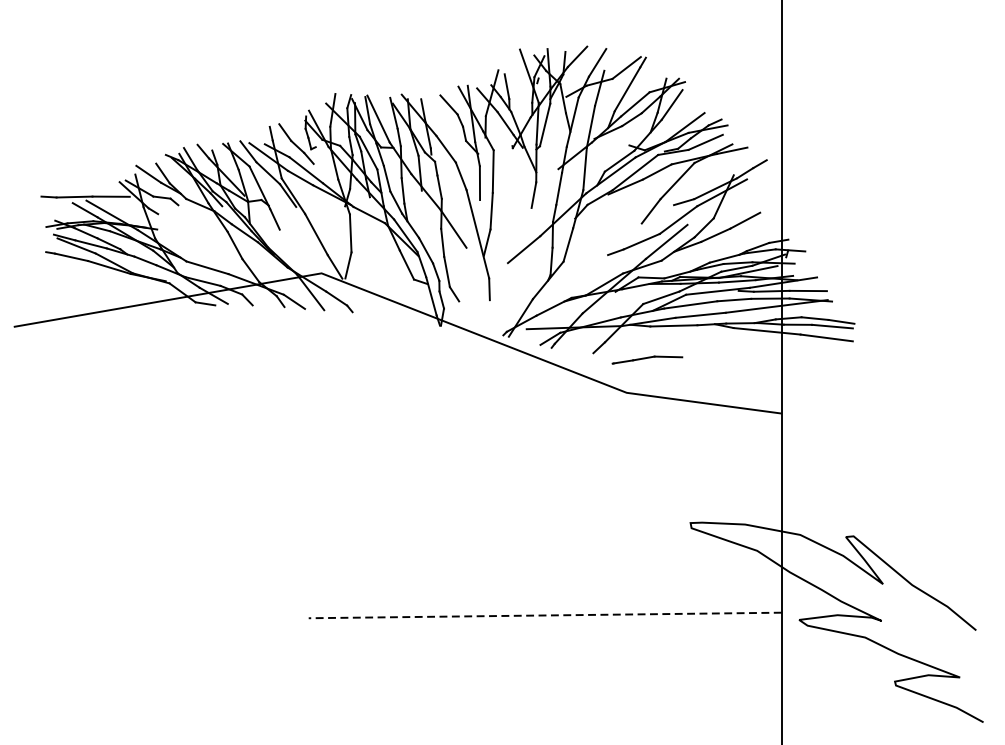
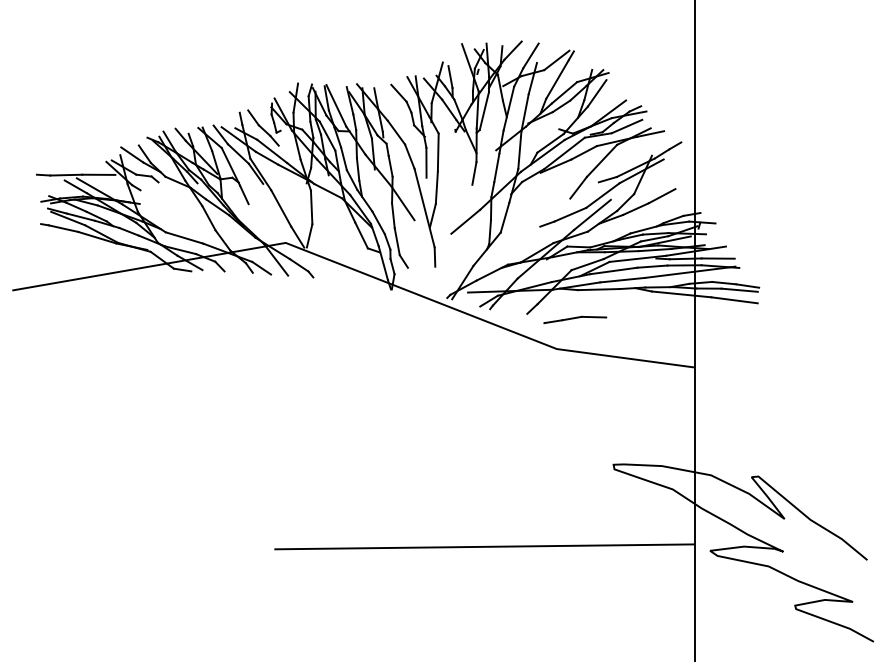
line: (544, 615) -> (483, 546), dashed -> solid

